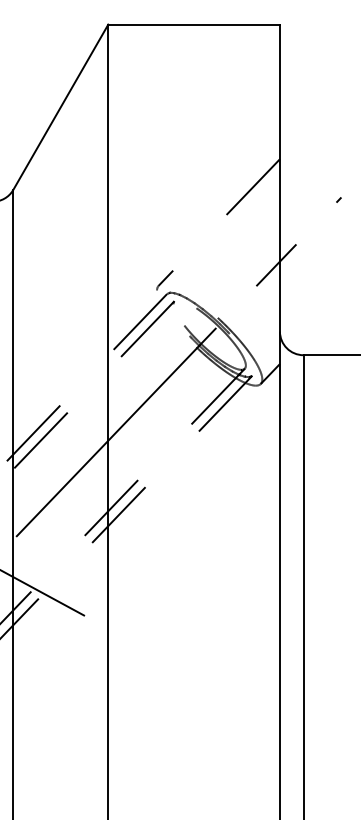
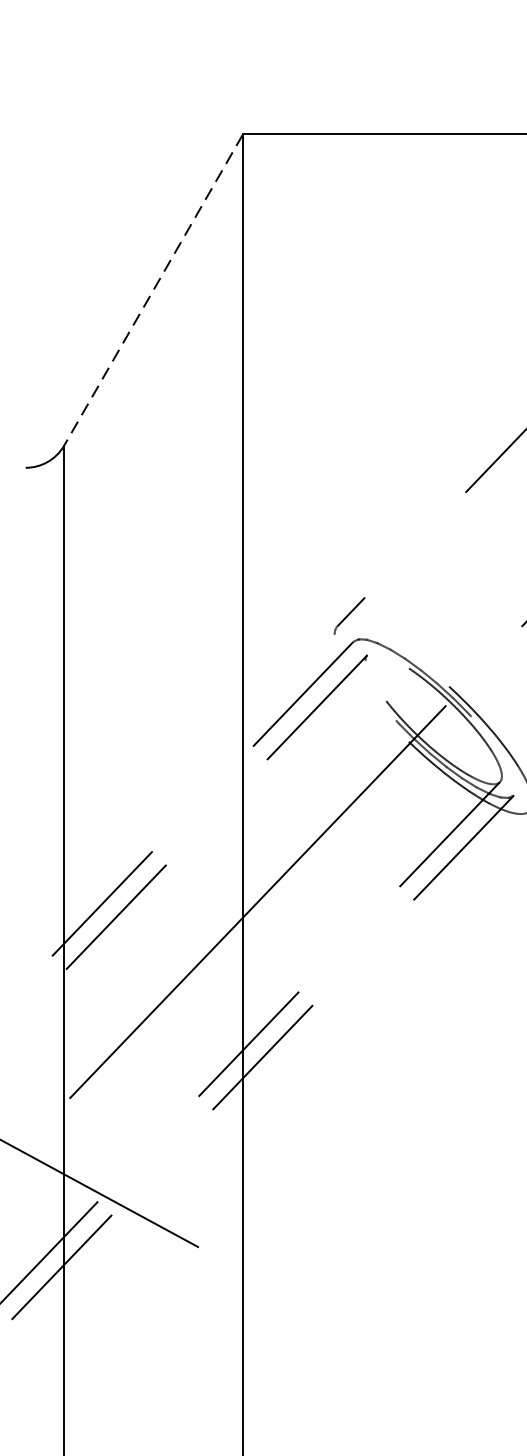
line: (60, 107) -> (152, 290), solid -> dashed

